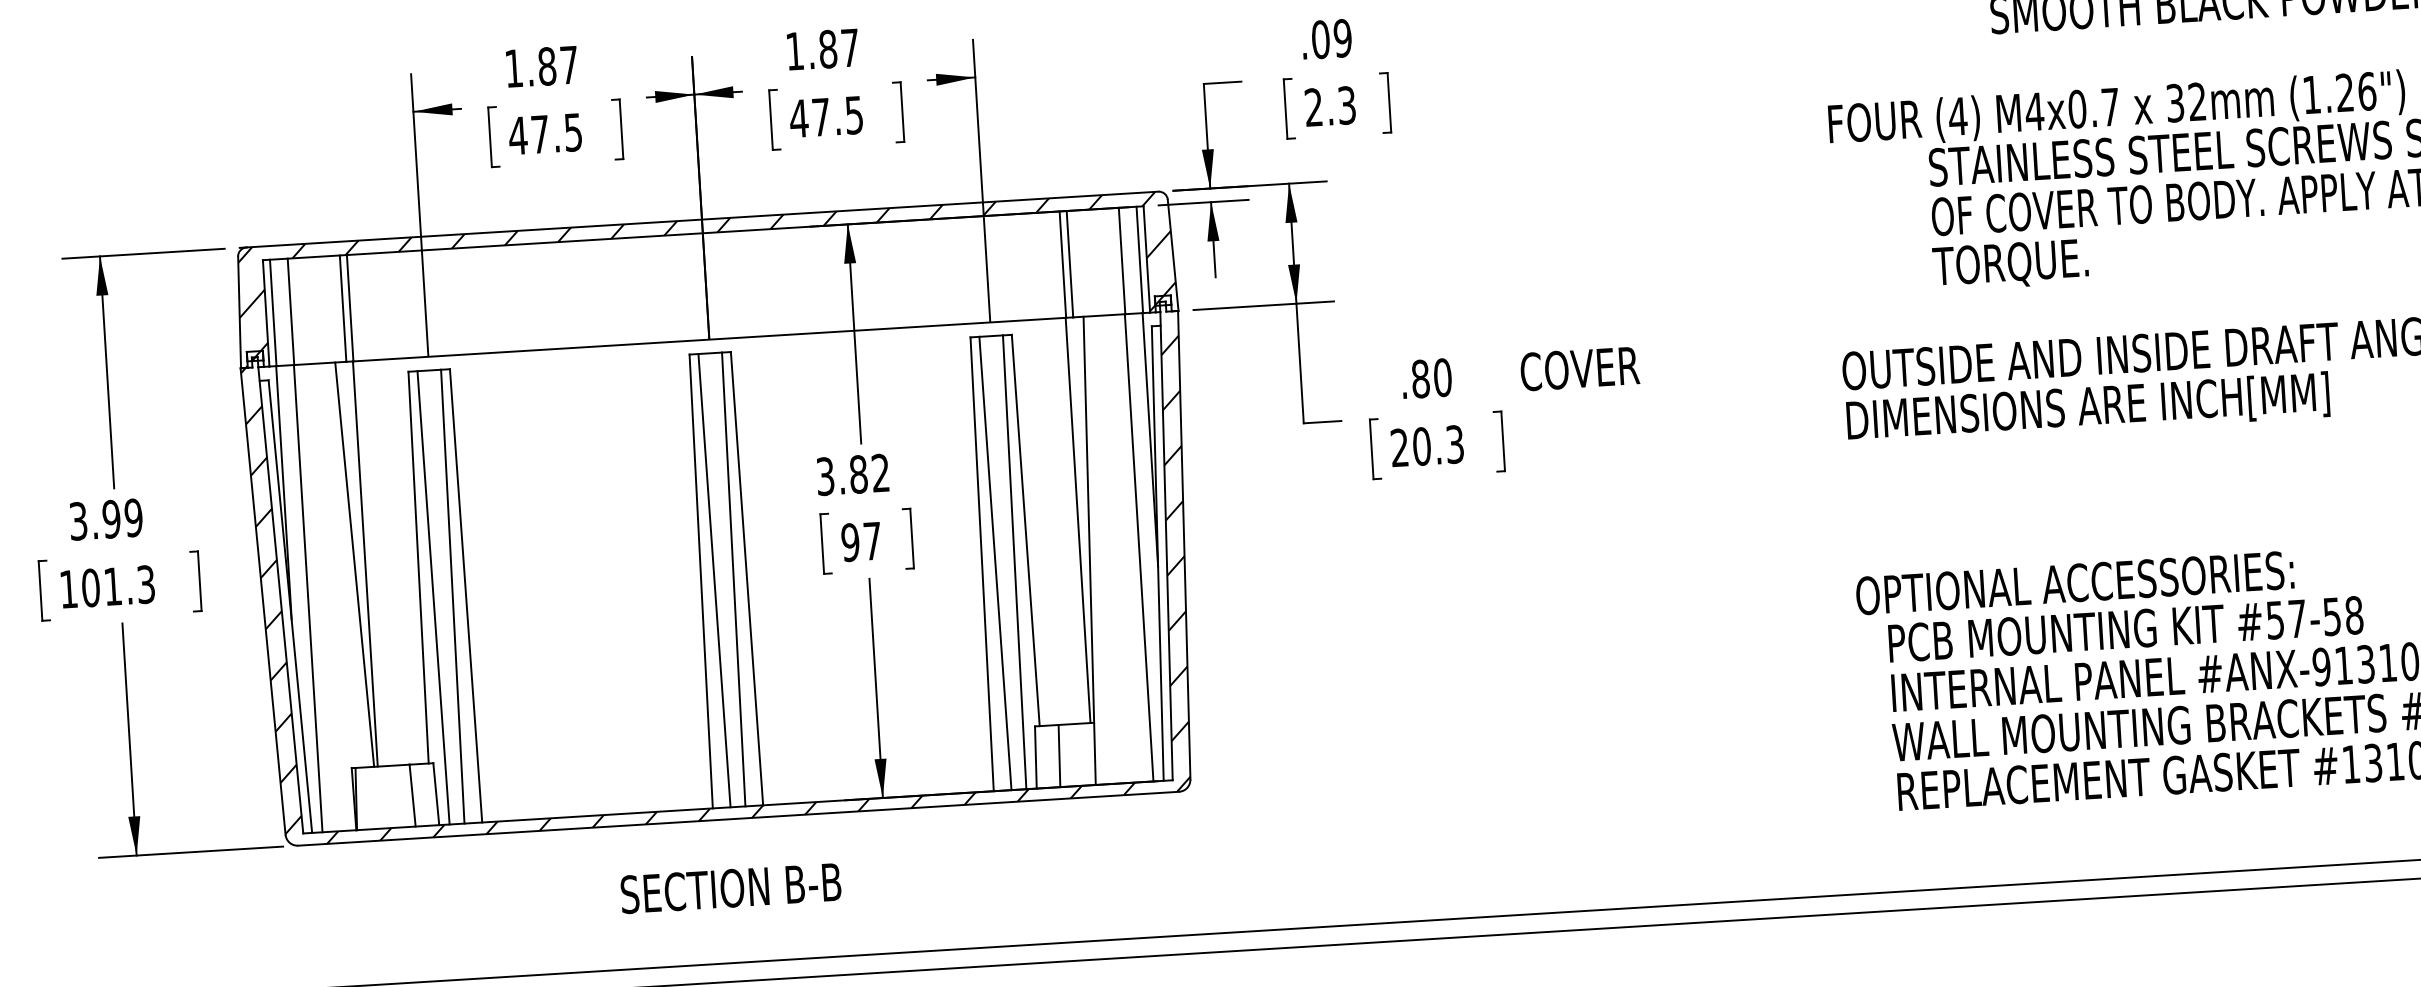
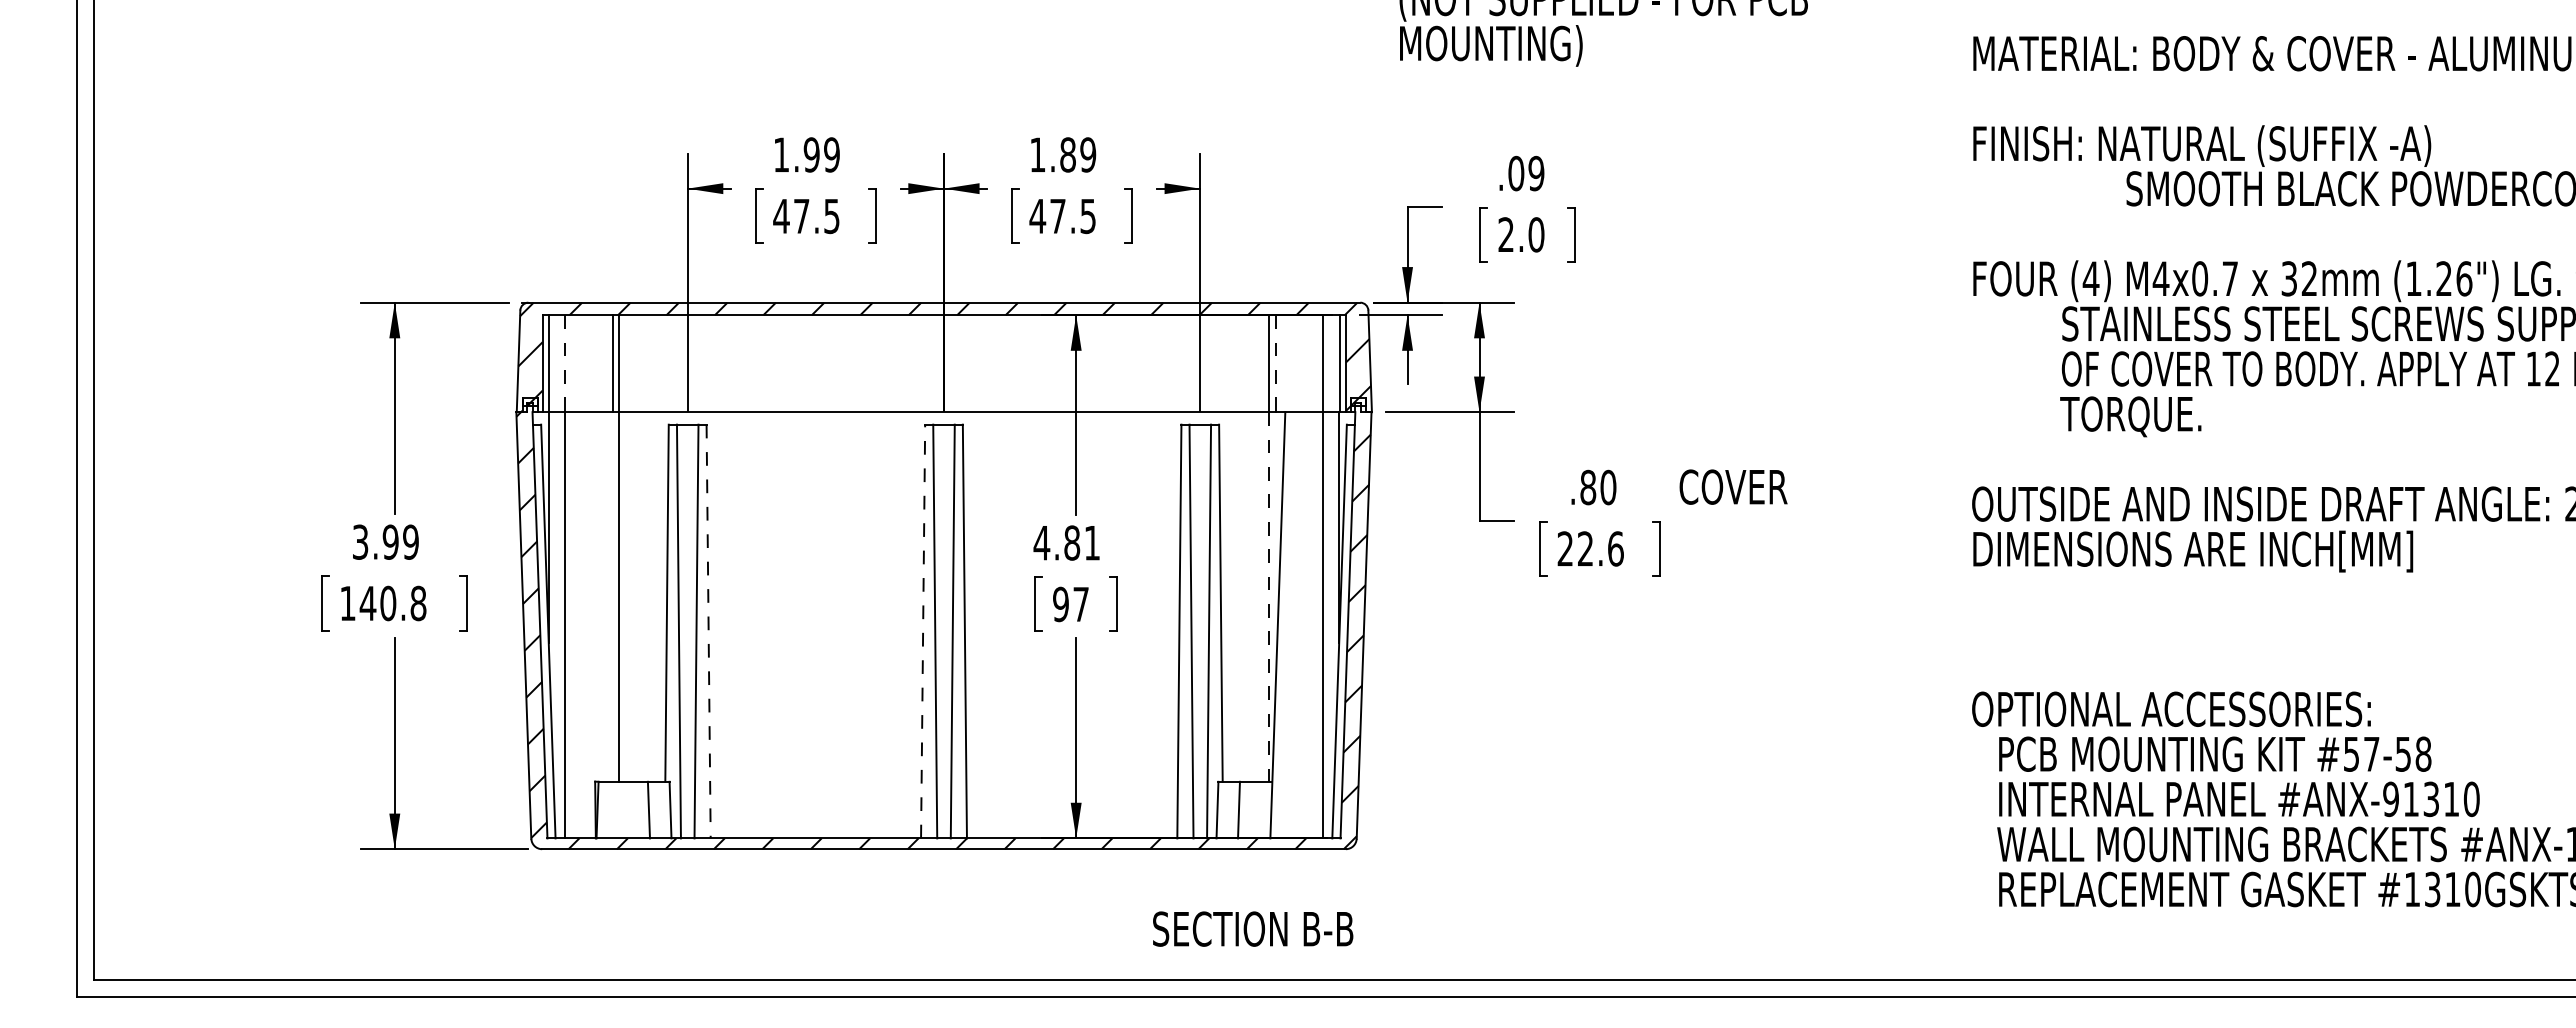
text: (850, 47) -> (1088, 154), 1.87 -> 1.89
text: (557, 65) -> (821, 154), 1.87 -> 1.99
text: (1347, 105) -> (1536, 234), 2.3 -> 2.0
line: (1069, 264) -> (1275, 363), solid -> dashed
line: (291, 311) -> (565, 363), solid -> dashed
text: (1438, 445) -> (1600, 548), 20.3 -> 22.6
text: (852, 474) -> (1066, 542), 3.82 -> 4.81
line: (1078, 520) -> (1269, 597), solid -> dashed
line: (353, 564) -> (608, 596), removed
line: (701, 581) -> (923, 631), solid -> dashed
text: (117, 586) -> (392, 603), 101.3 -> 140.8
line: (465, 595) -> (708, 631), solid -> dashed
text: (731, 887) -> (1253, 928), moved

